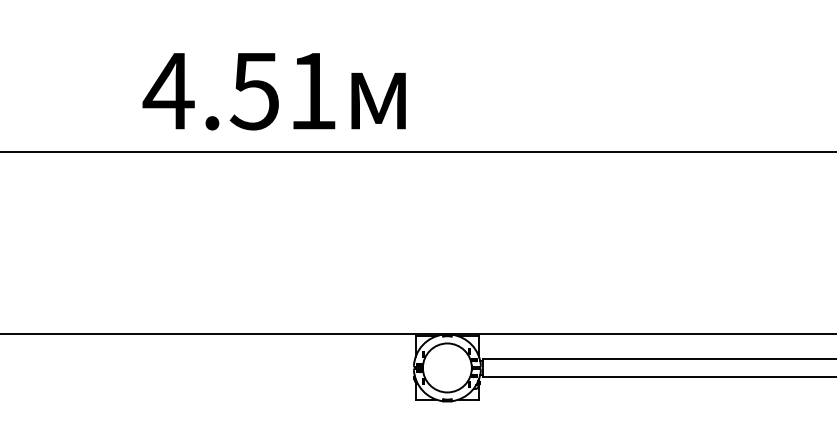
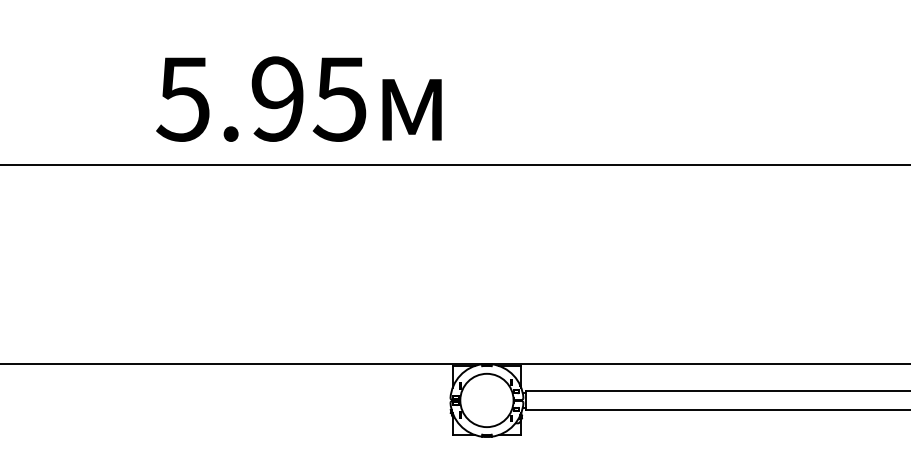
text: (239, 90) -> (260, 98), 4.51 -> 5.95

